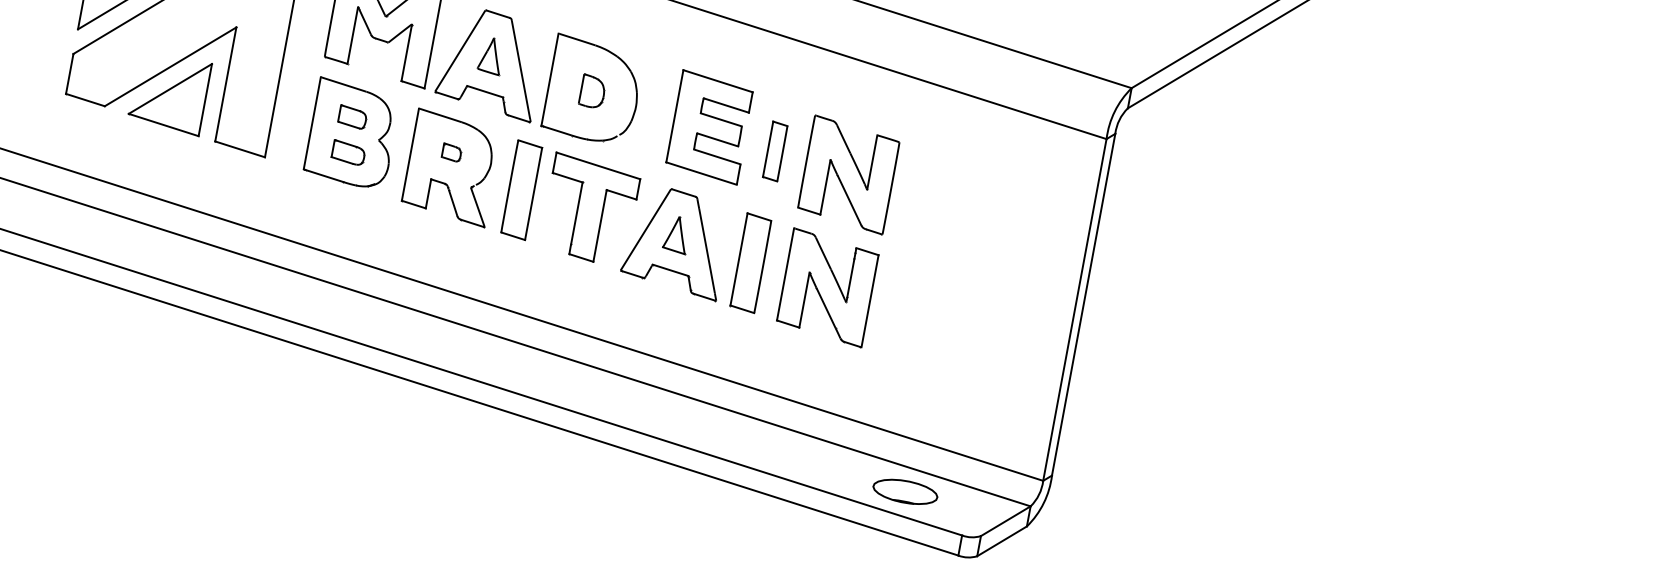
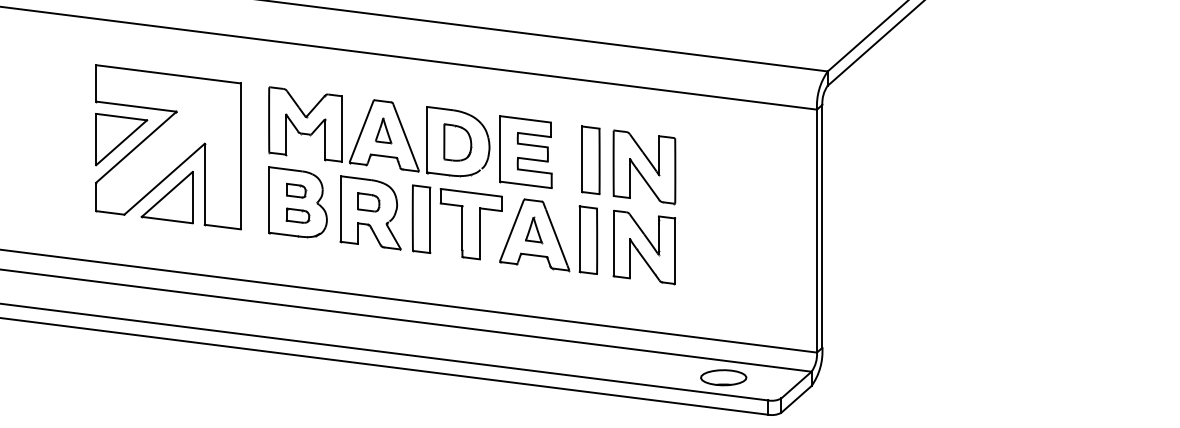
part: (592, 91) -> (457, 142), size x1.67
part: (709, 127) -> (525, 152), moved
part: (774, 151) -> (590, 160), size x1.67
part: (451, 152) -> (368, 202), size x1.67

